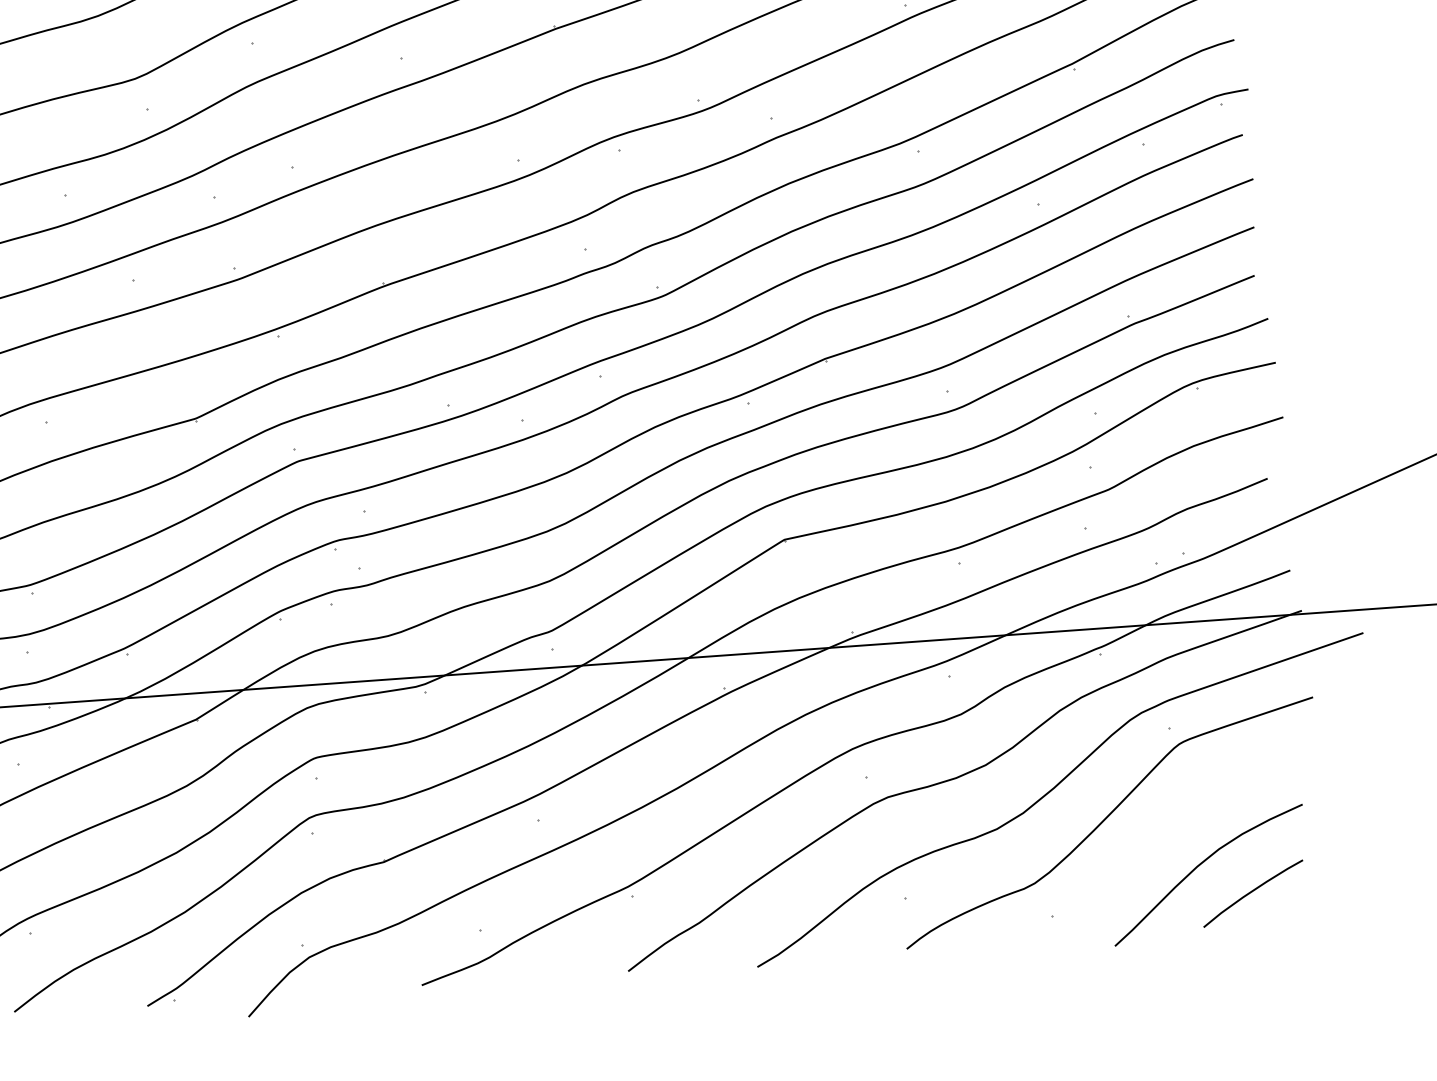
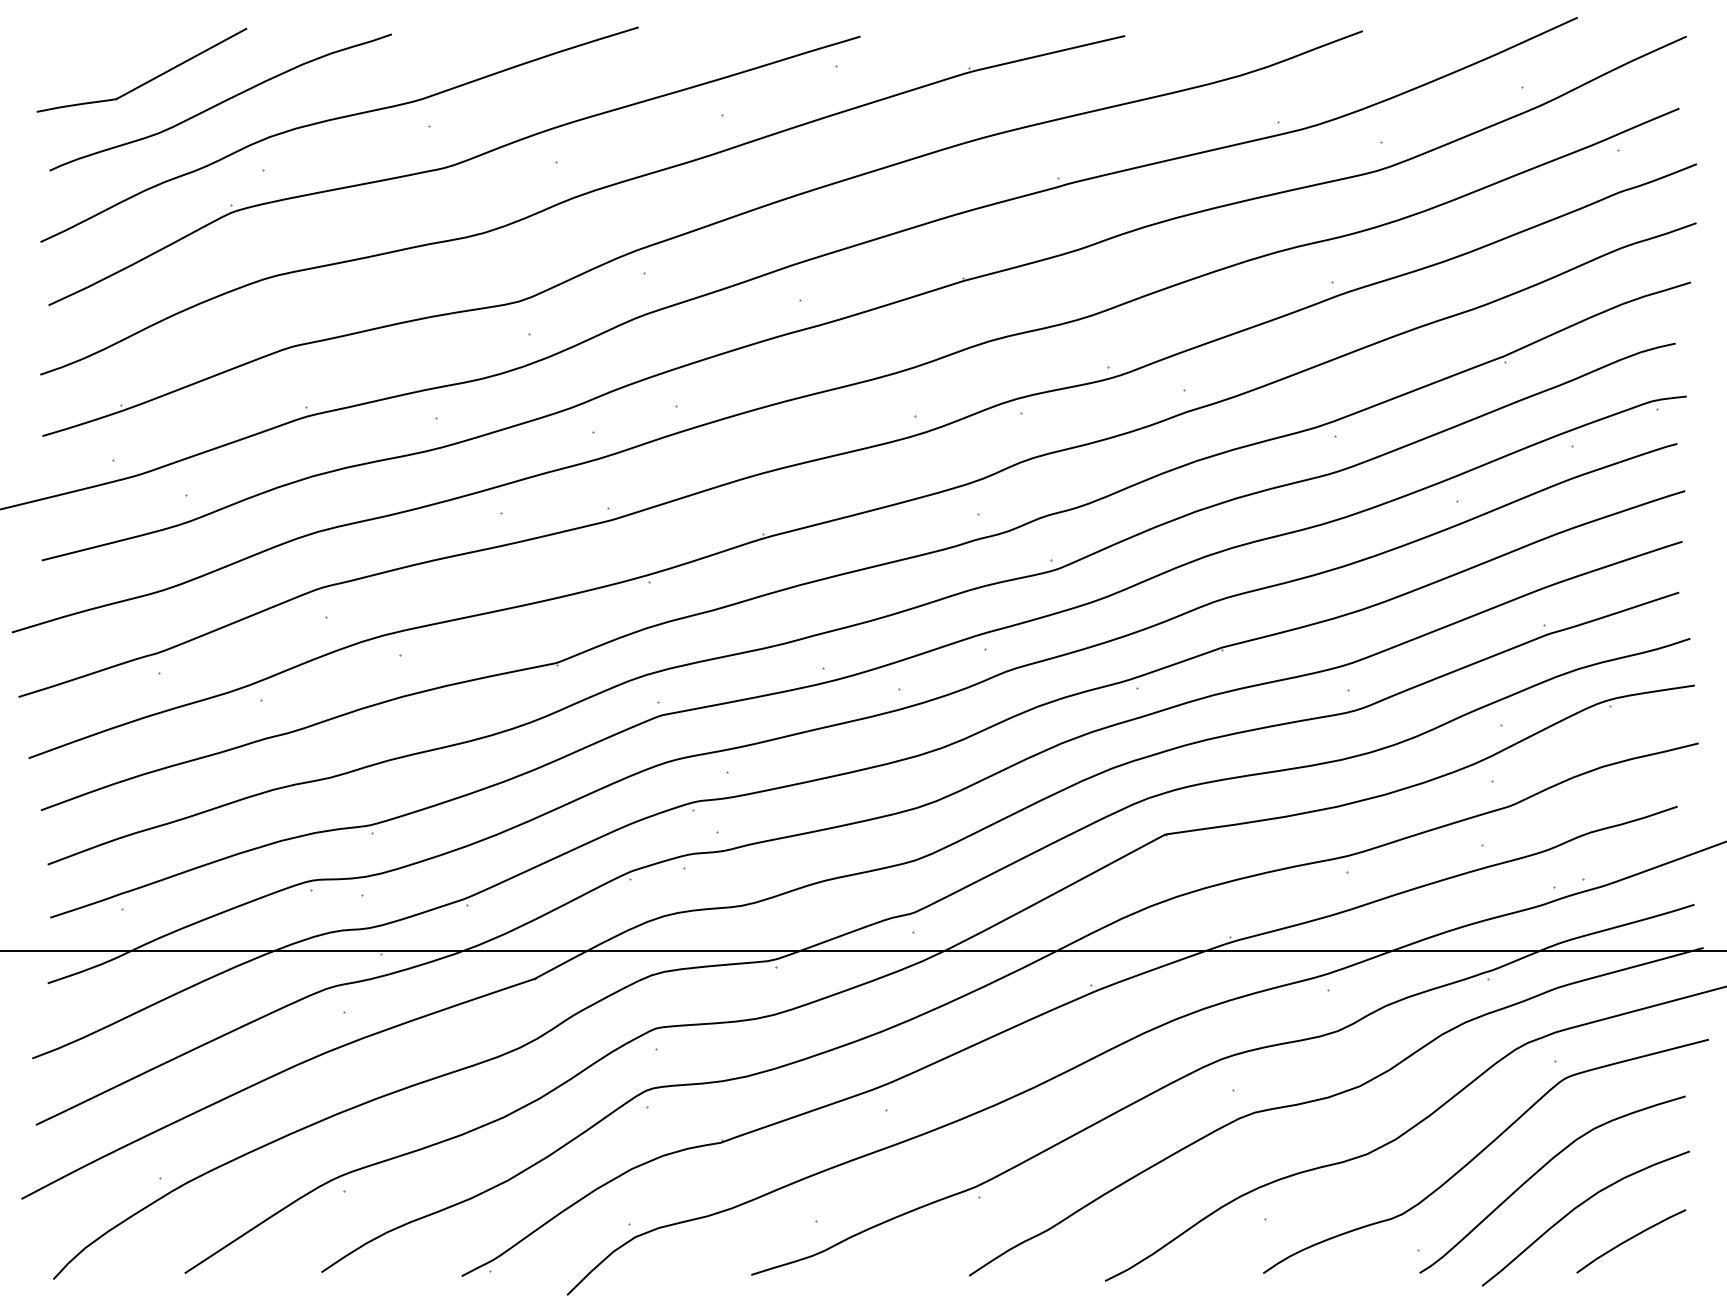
curve: (1161, 833) -> (1539, 1171), added

